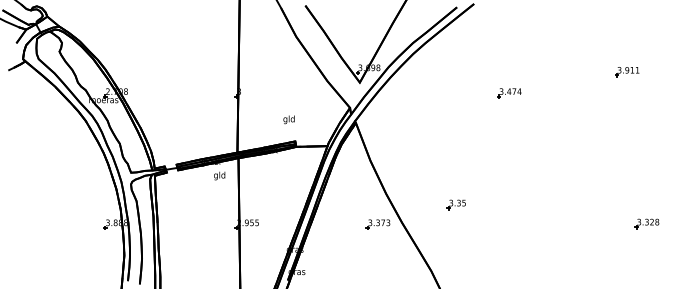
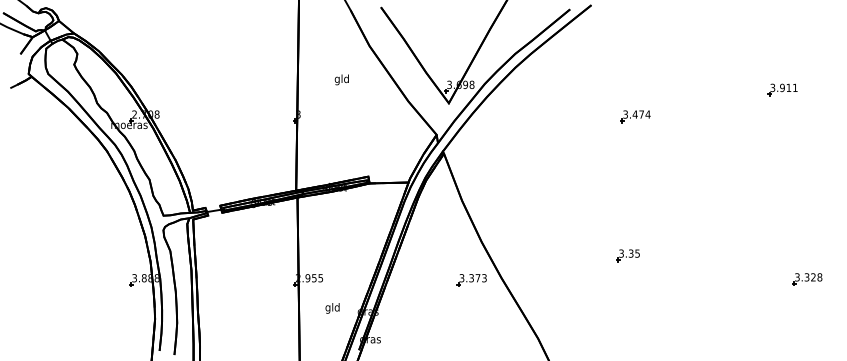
text: (288, 119) -> (341, 79), moved
text: (219, 175) -> (332, 307), moved
part: (455, 204) -> (626, 255), moved

